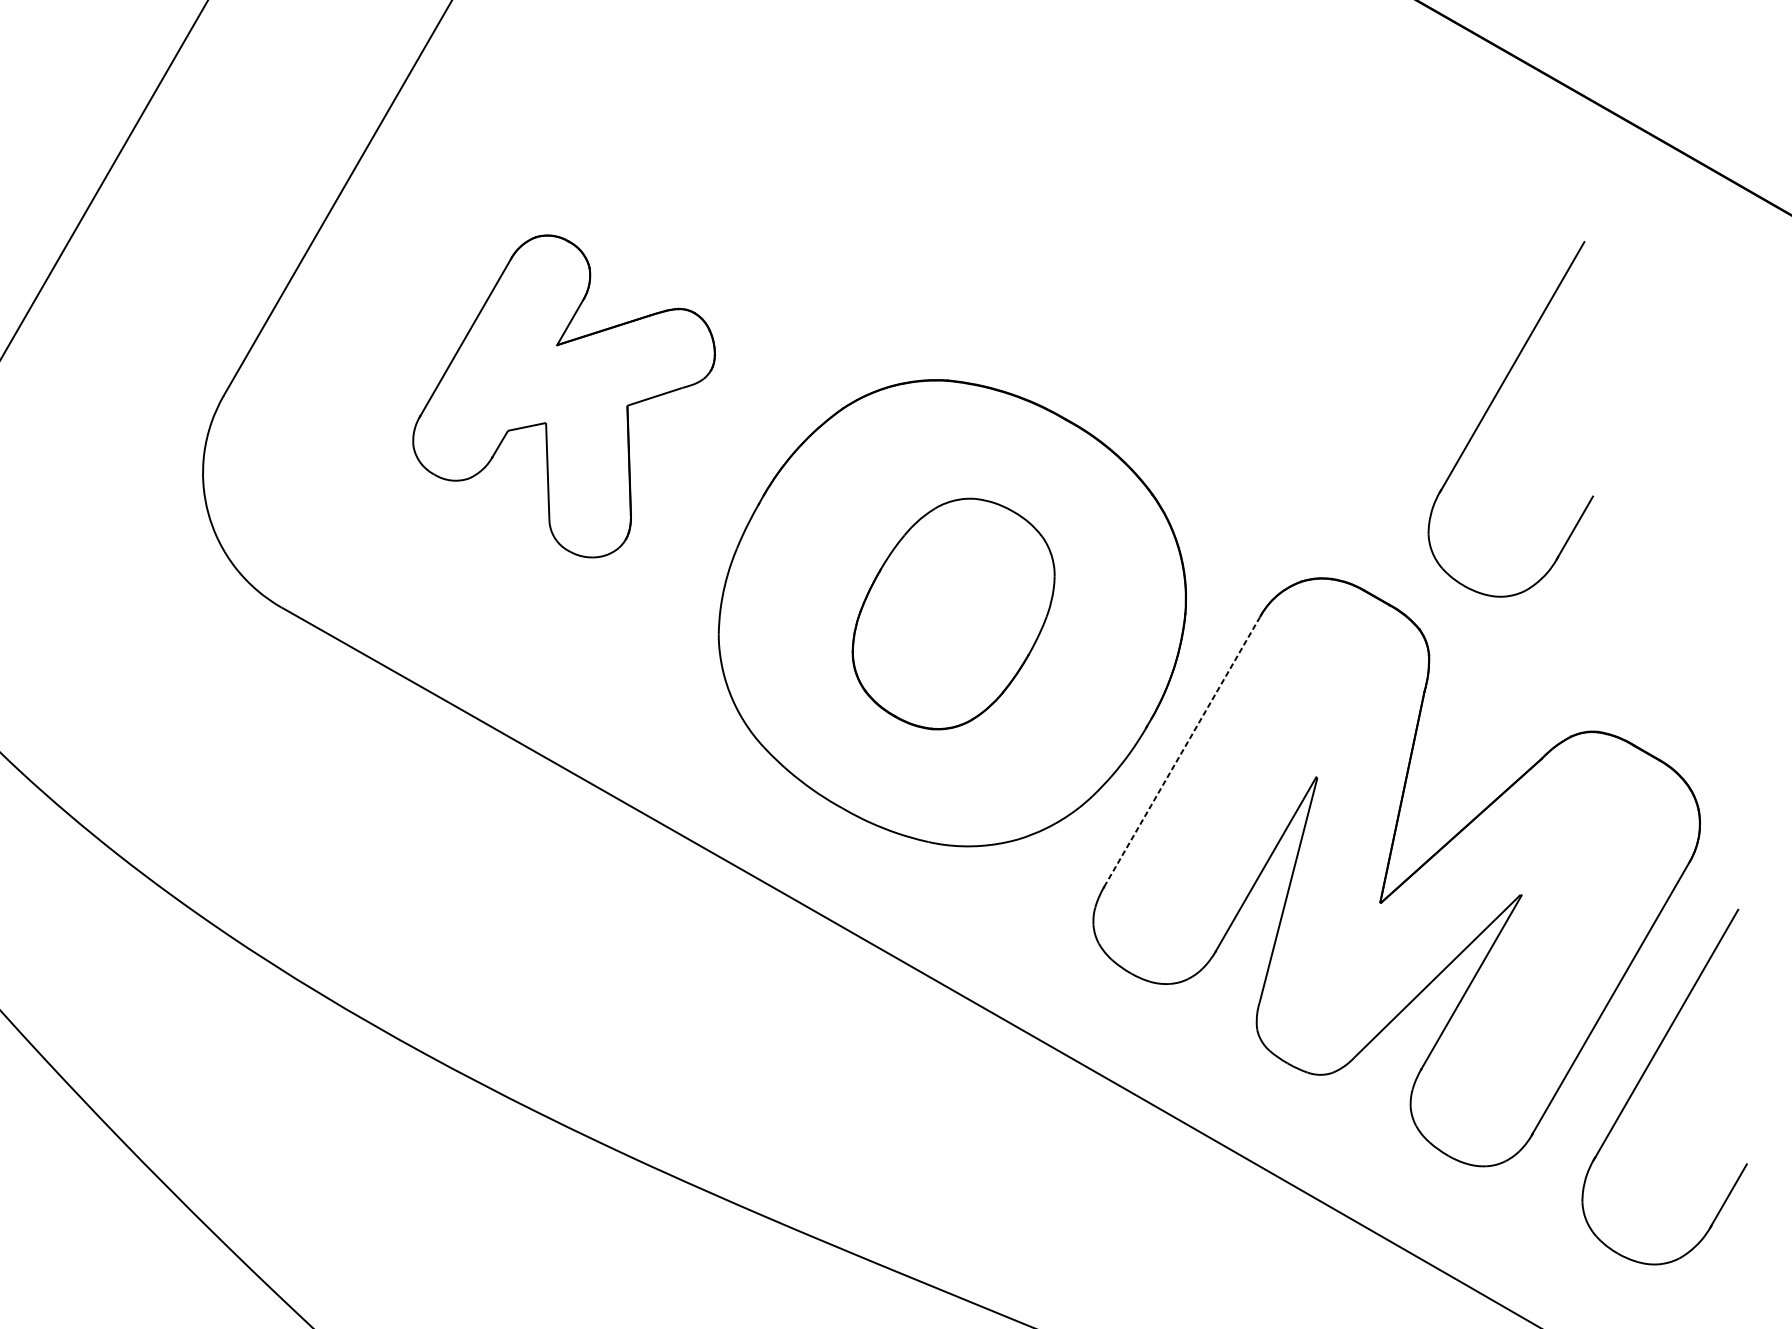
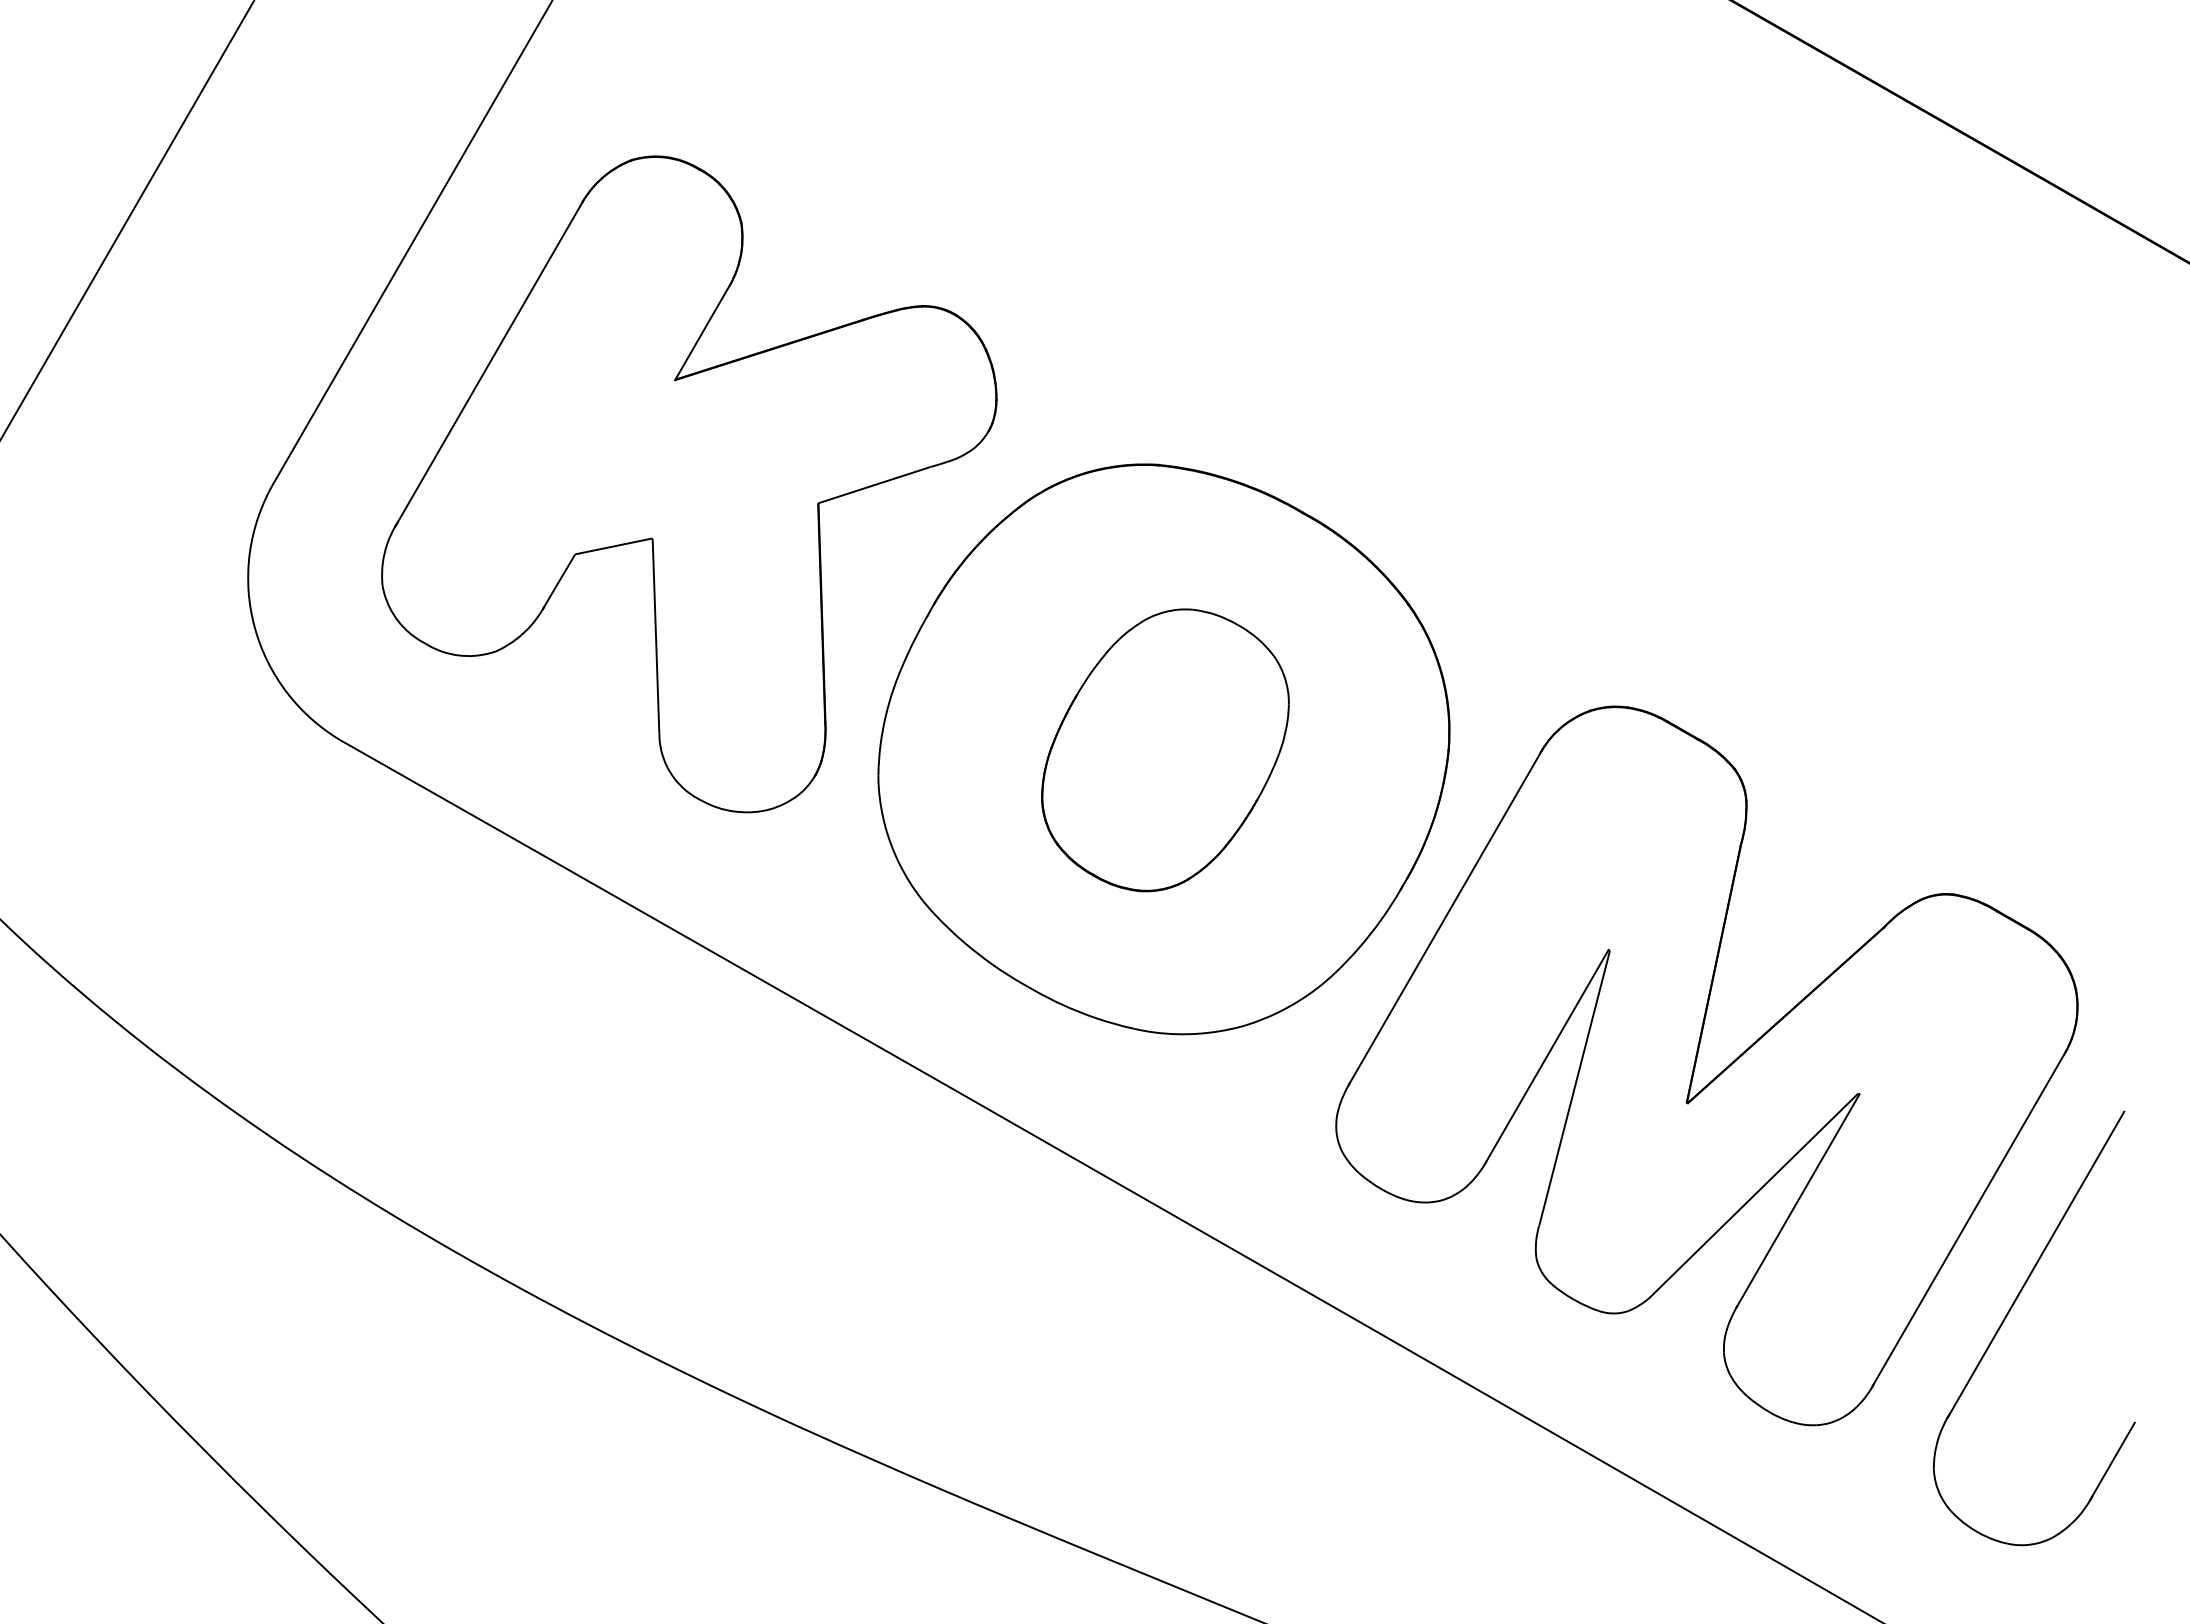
part: (564, 396) -> (689, 484), size x1.67
part: (1491, 405) -> (1822, 495), removed
line: (1181, 751) -> (1444, 918), dashed -> solid

